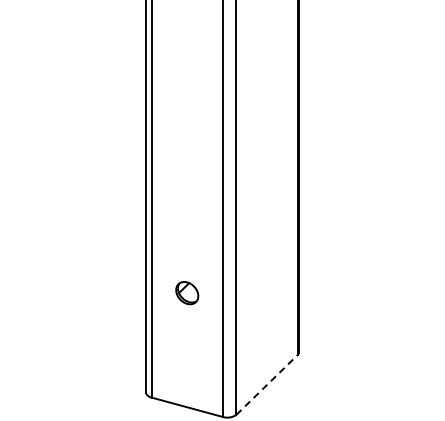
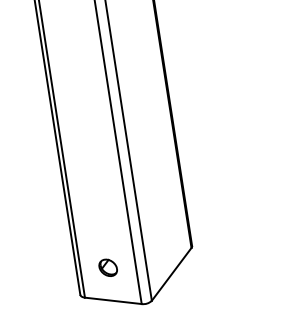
part: (187, 293) -> (108, 268), moved
line: (267, 385) -> (172, 274), dashed -> solid

